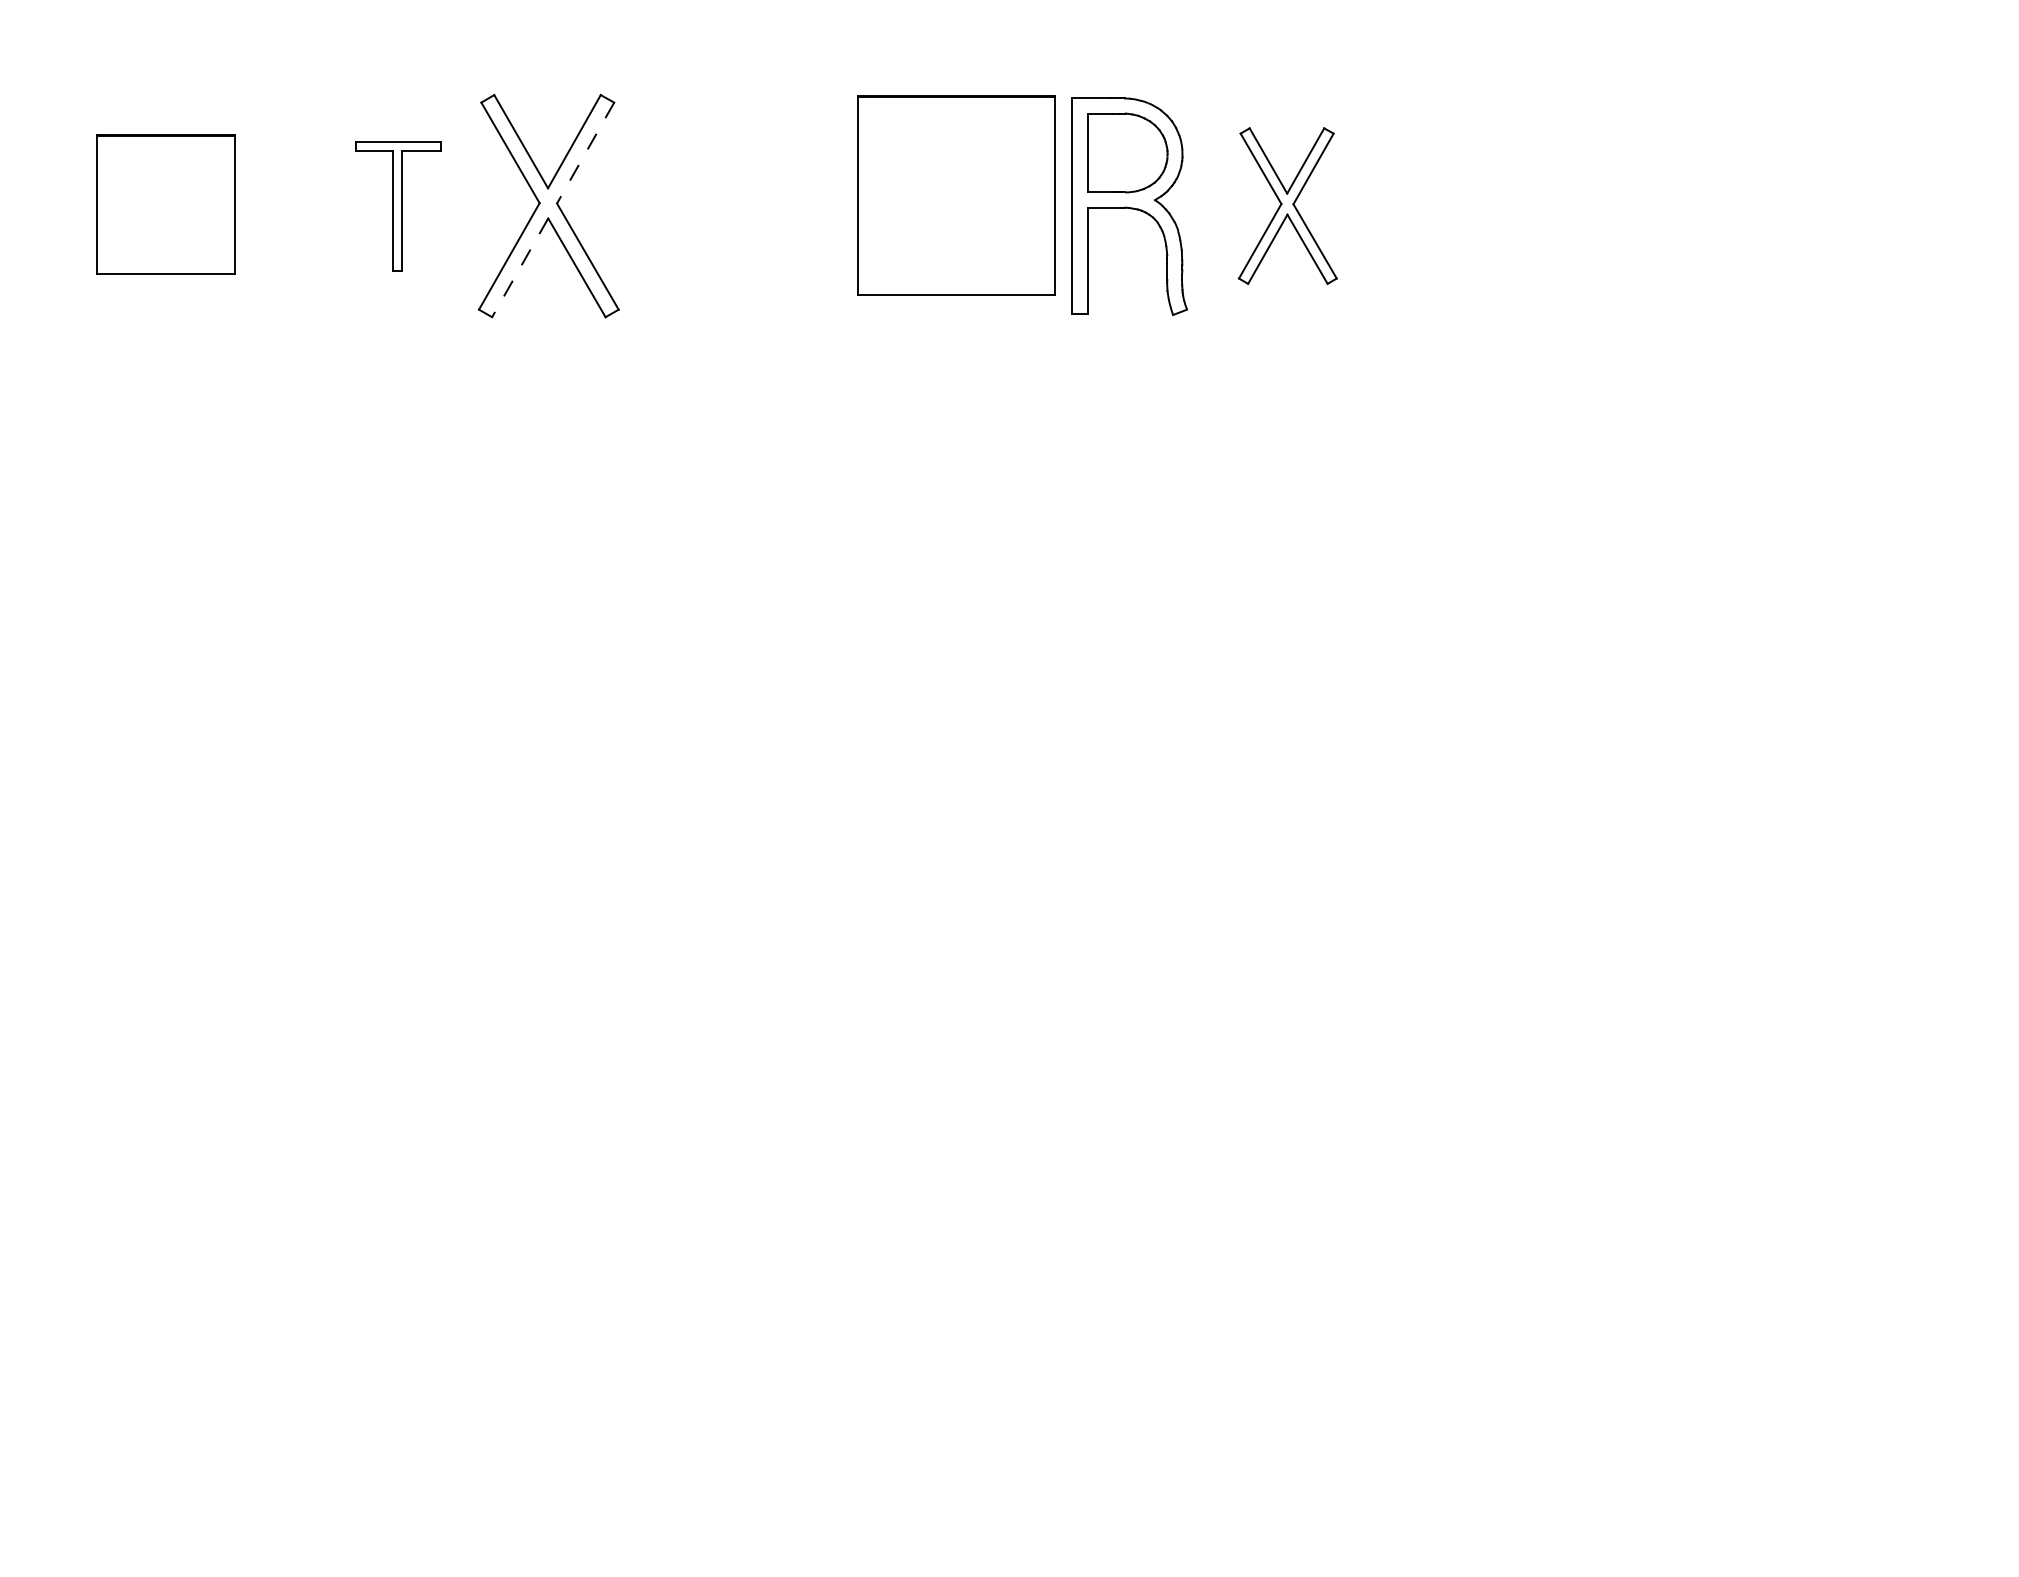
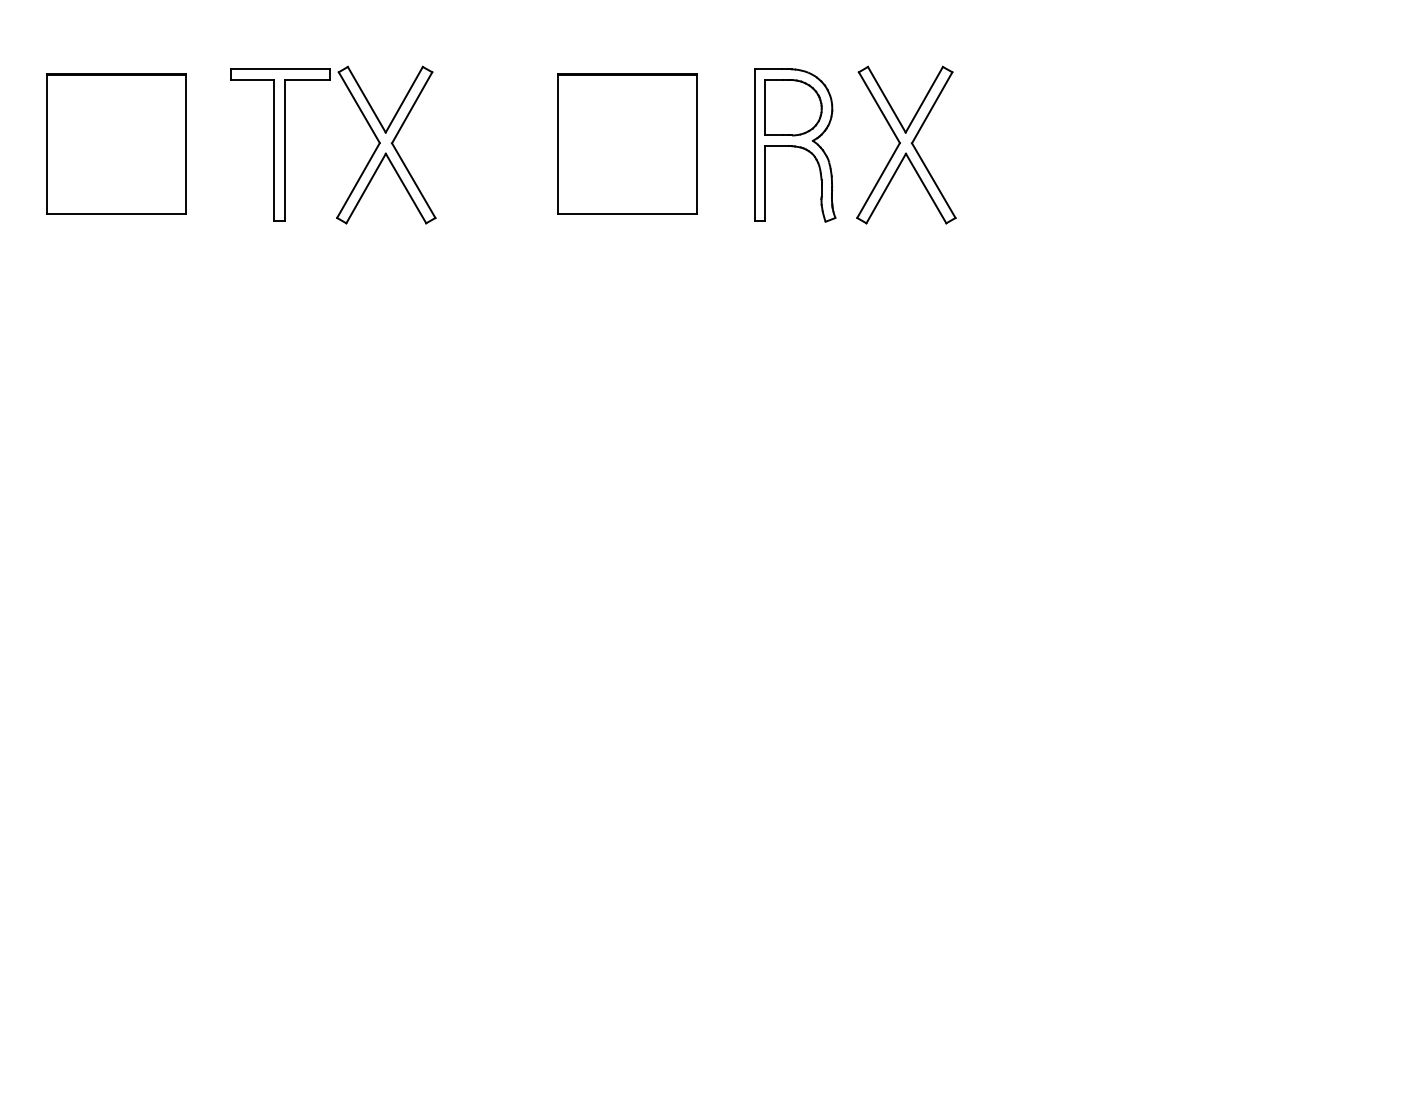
line: (585, 153) -> (412, 108), dashed -> solid
part: (956, 195) -> (628, 143), moved
part: (165, 204) -> (116, 143), size x1.43
part: (1287, 205) -> (906, 144), size x1.43
part: (398, 206) -> (280, 145), size x1.67
line: (520, 267) -> (366, 188), dashed -> solid

